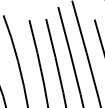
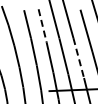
line: (50, 37) -> (42, 25), solid -> dashed
line: (92, 76) -> (78, 58), solid -> dashed

